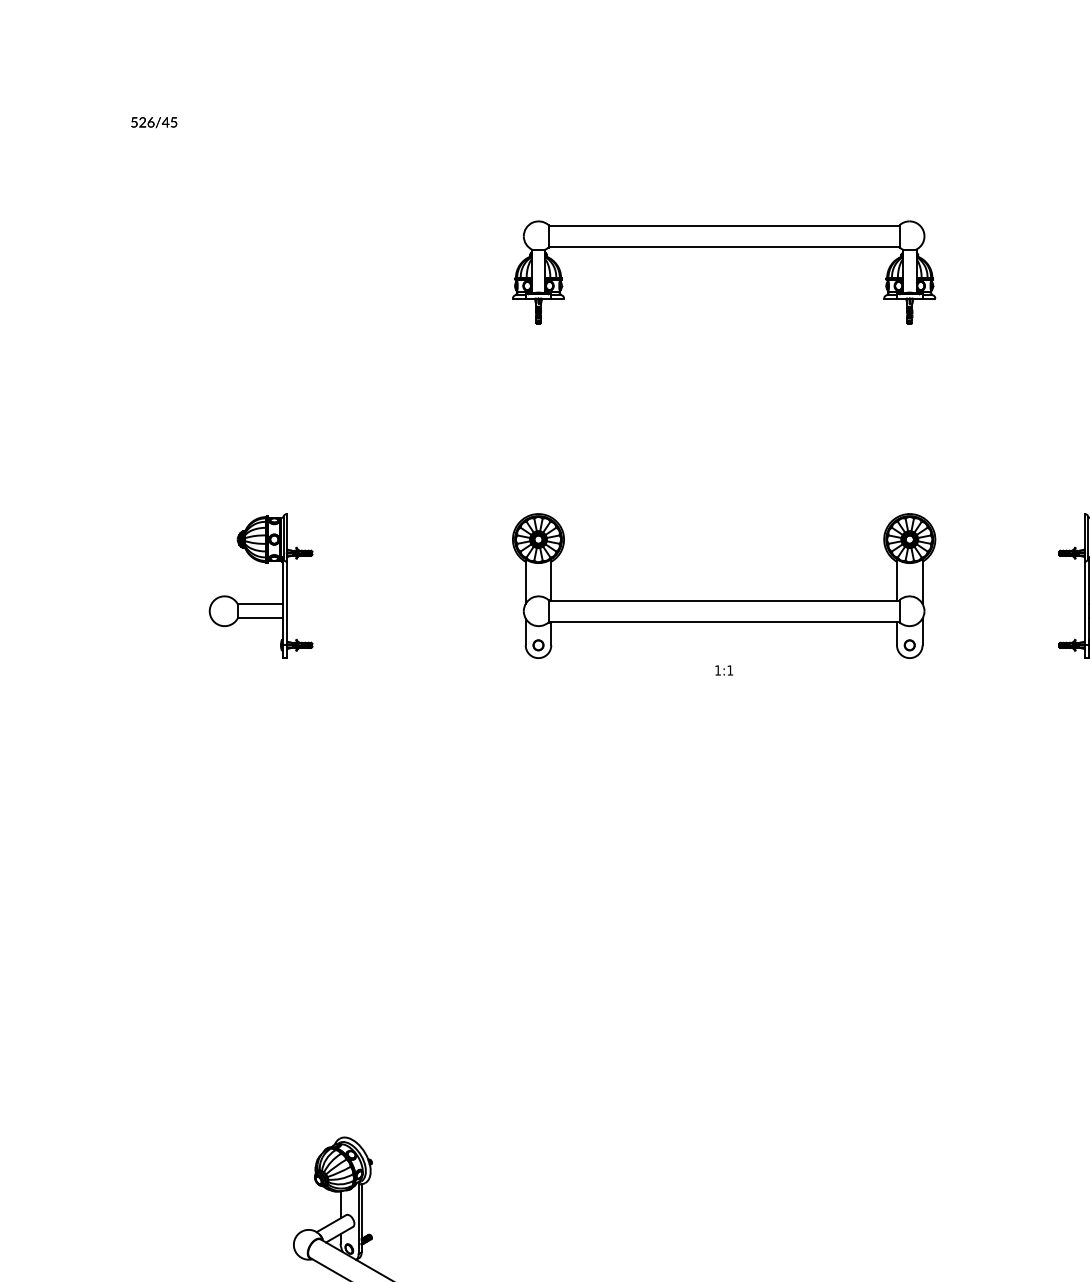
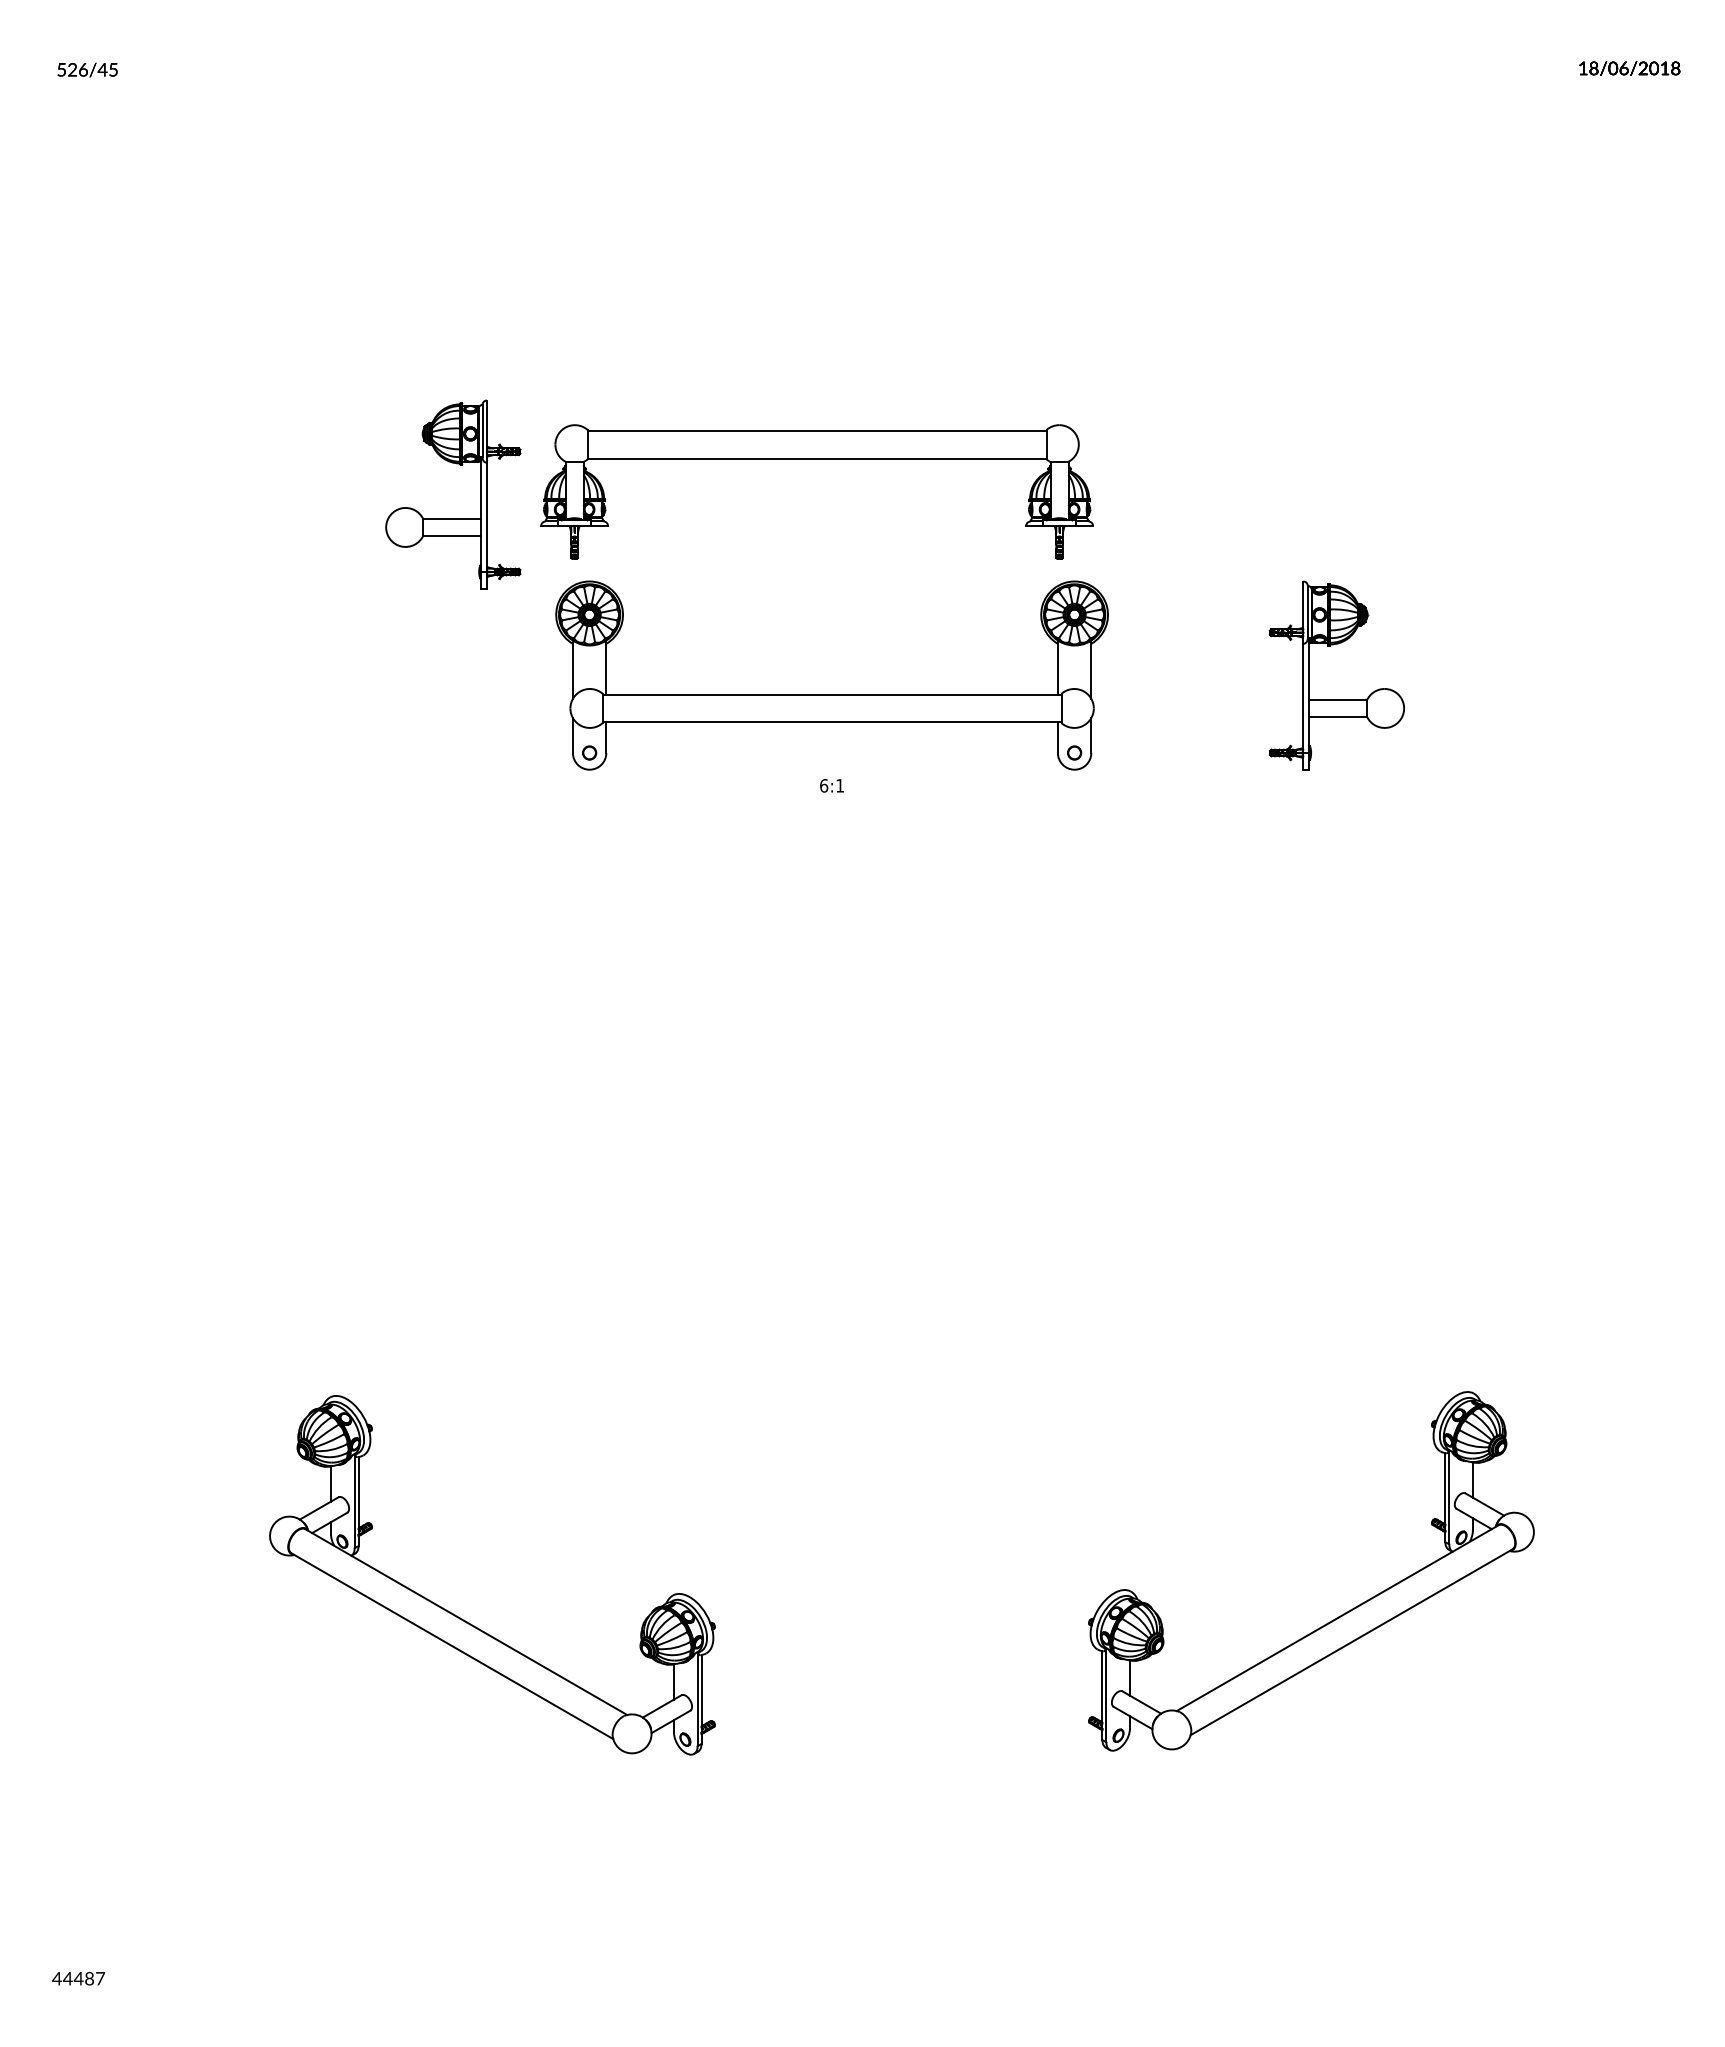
part: (723, 247) -> (816, 459), moved
part: (261, 604) -> (453, 518), moved
text: (718, 670) -> (824, 785), 1:1 -> 6:1

